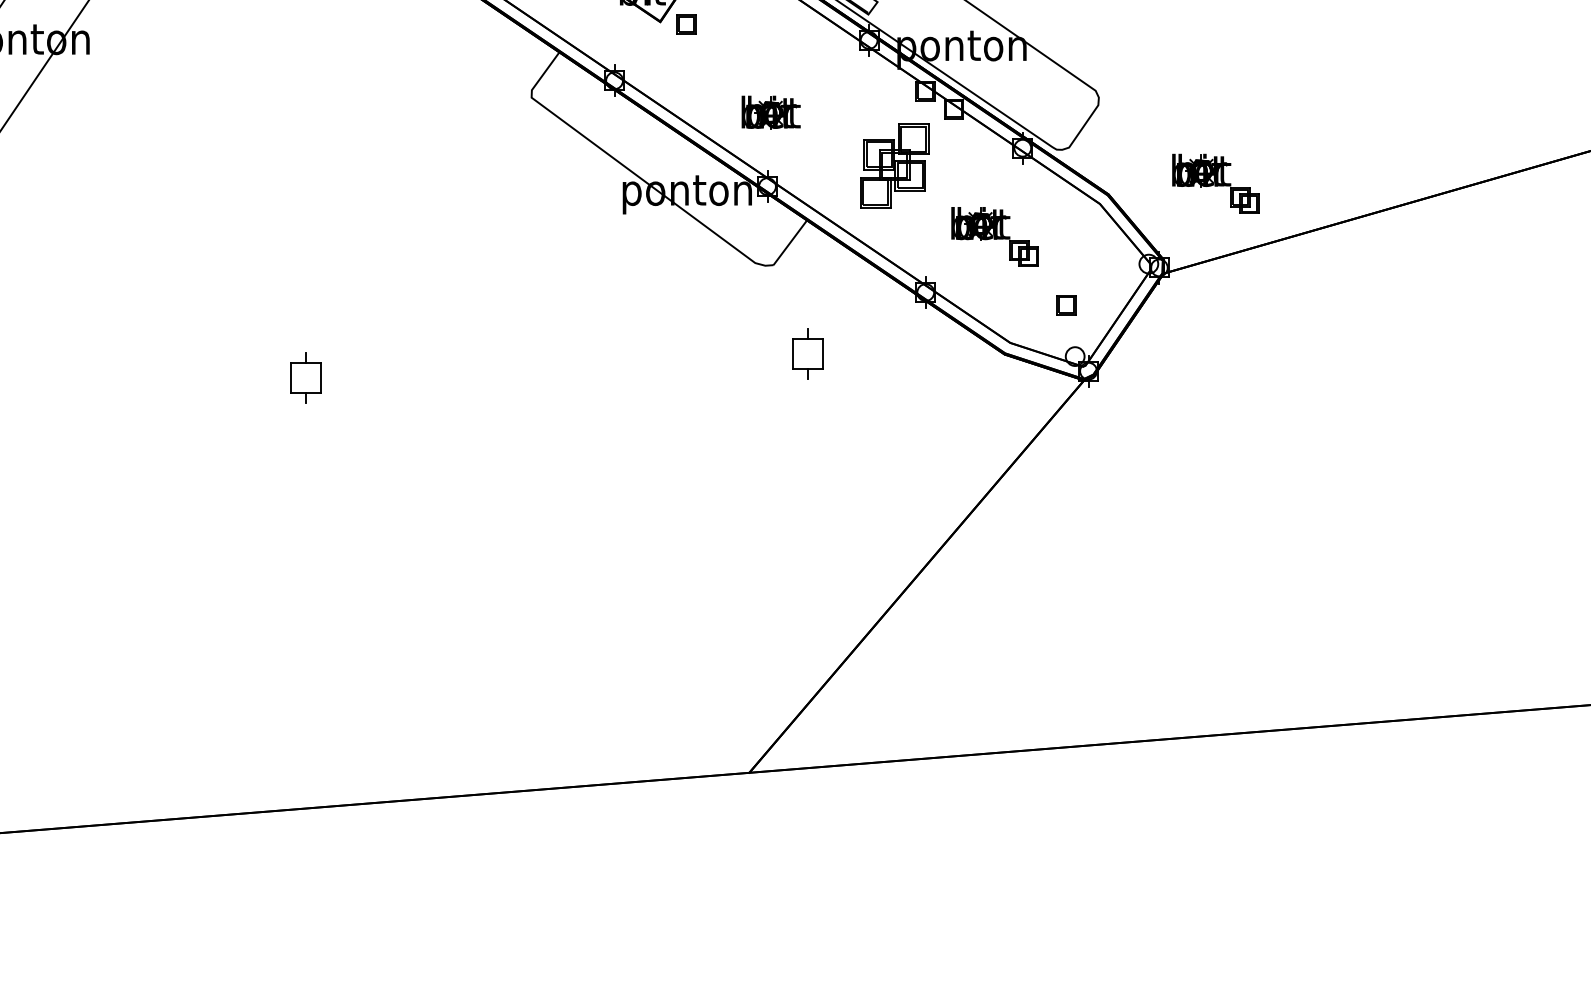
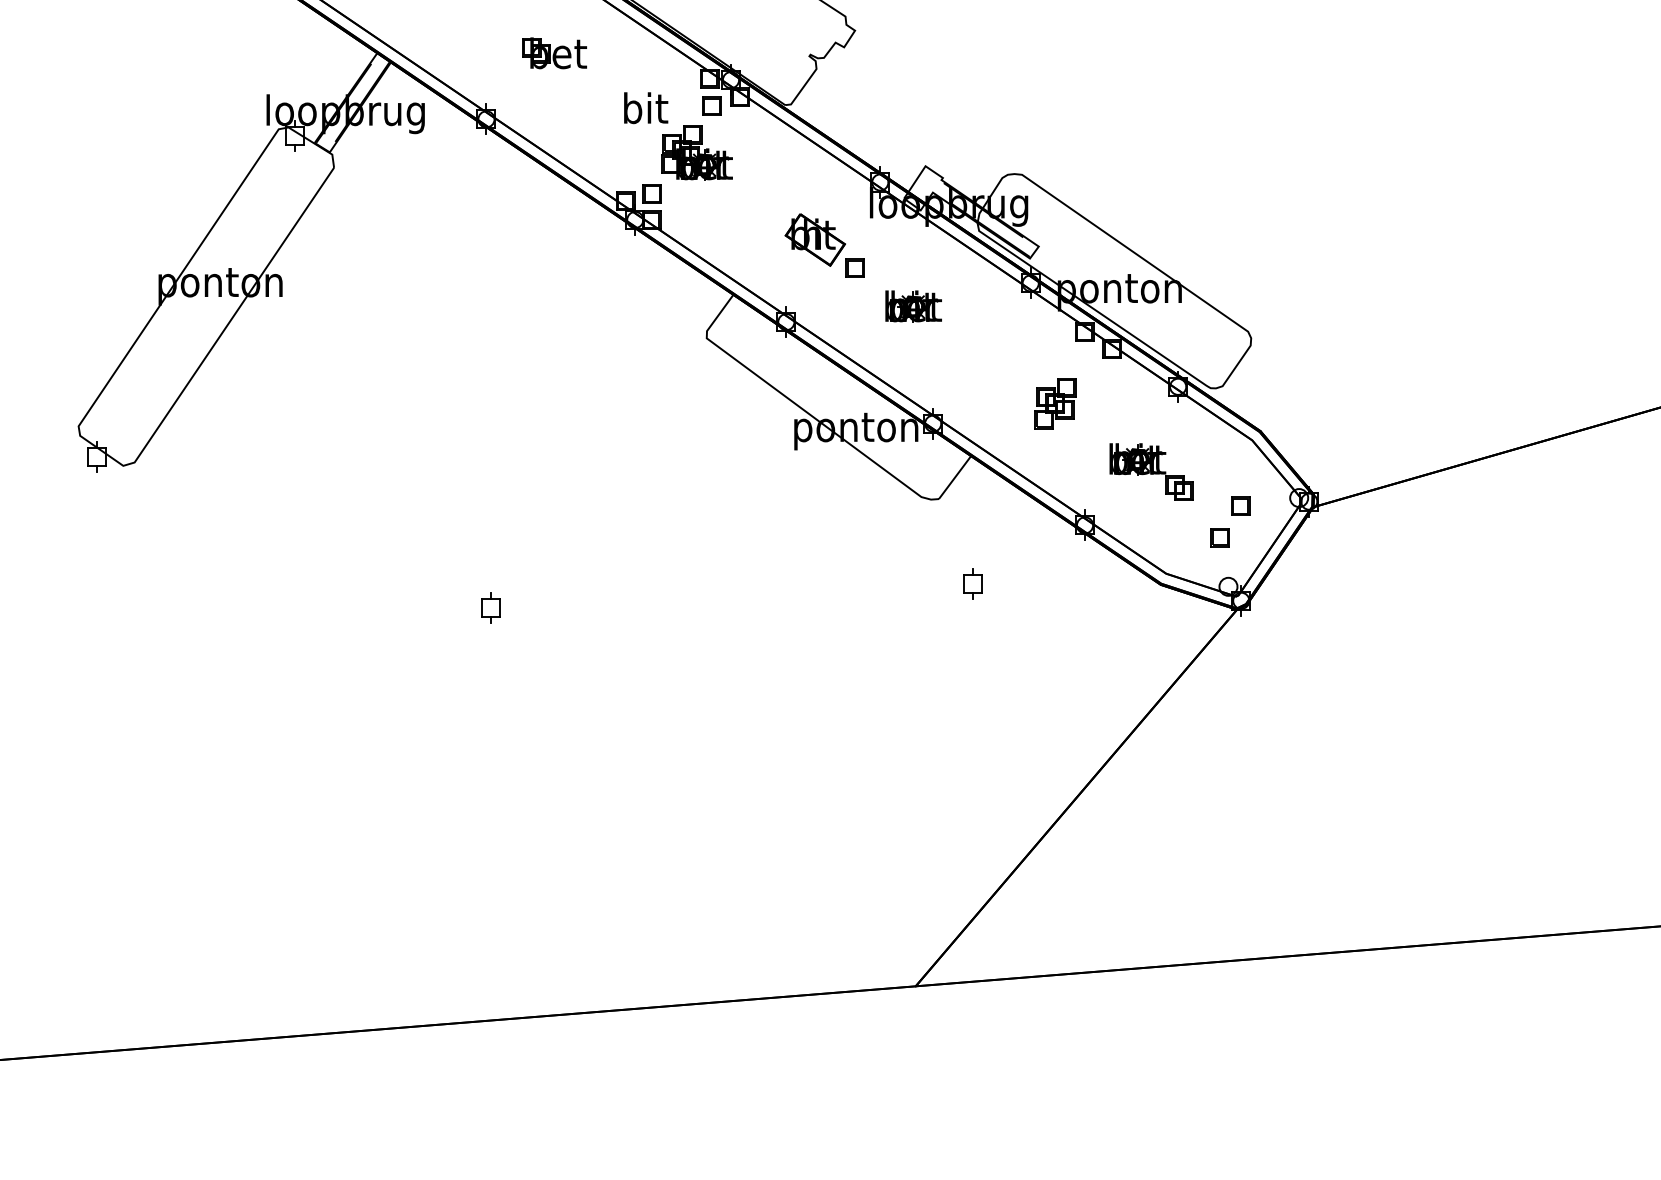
part: (770, 112) -> (913, 306), moved
part: (894, 165) -> (1055, 403), size x0.62
part: (1215, 183) -> (1363, 420), removed
part: (1087, 271) -> (1240, 505), added
part: (808, 353) -> (972, 583), size x0.62
part: (306, 378) -> (490, 607), size x0.62

